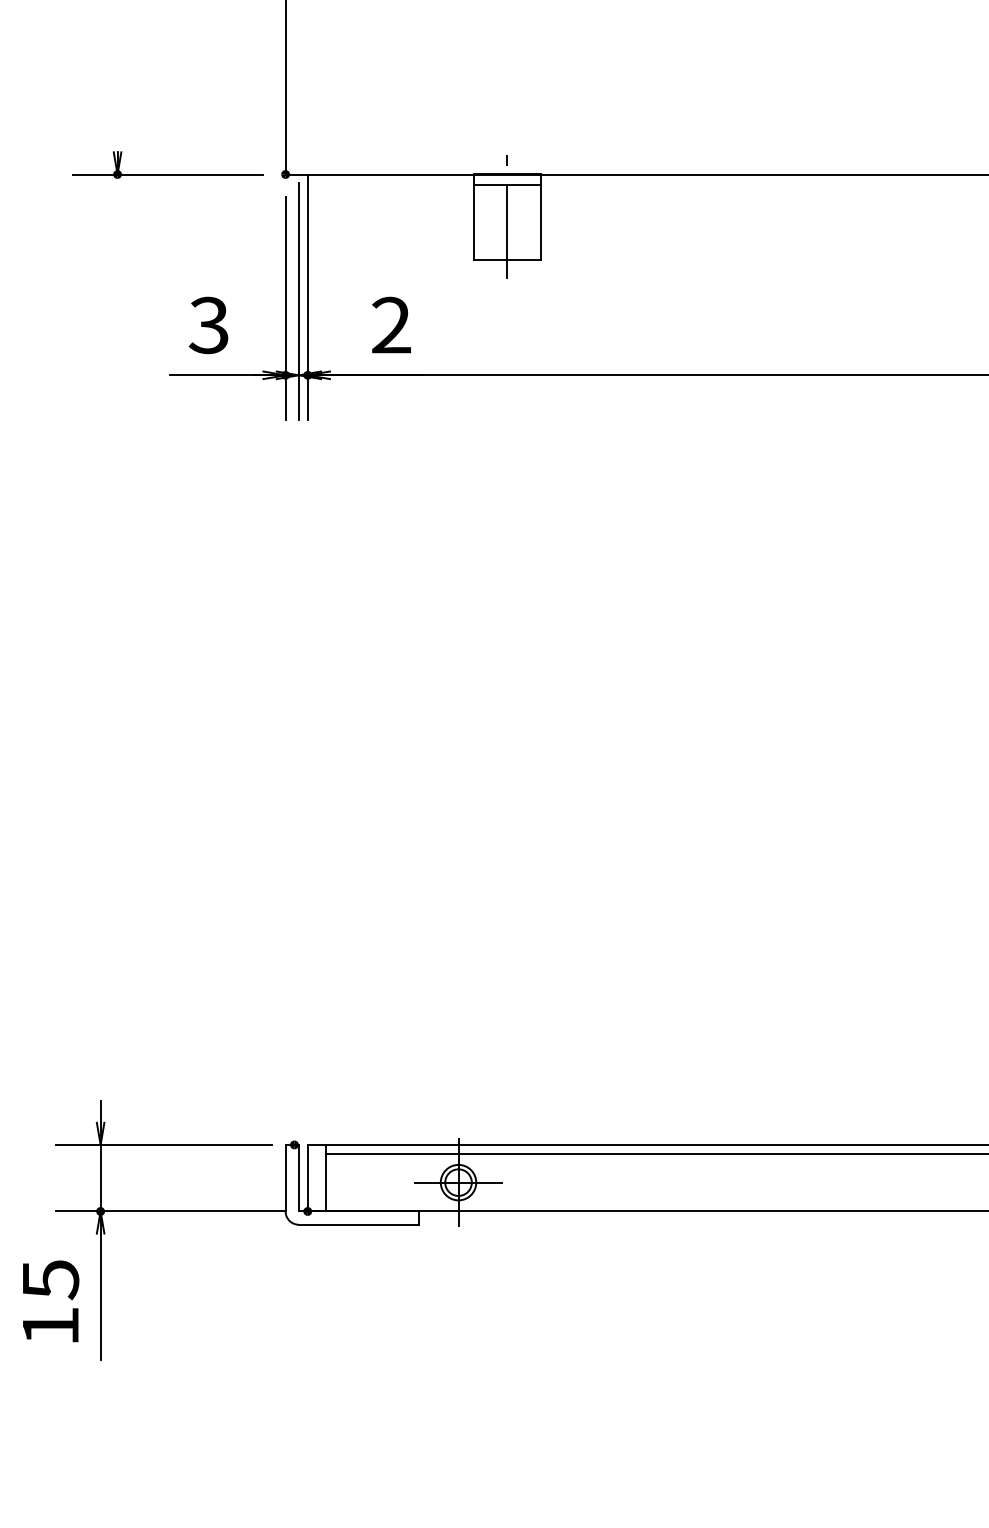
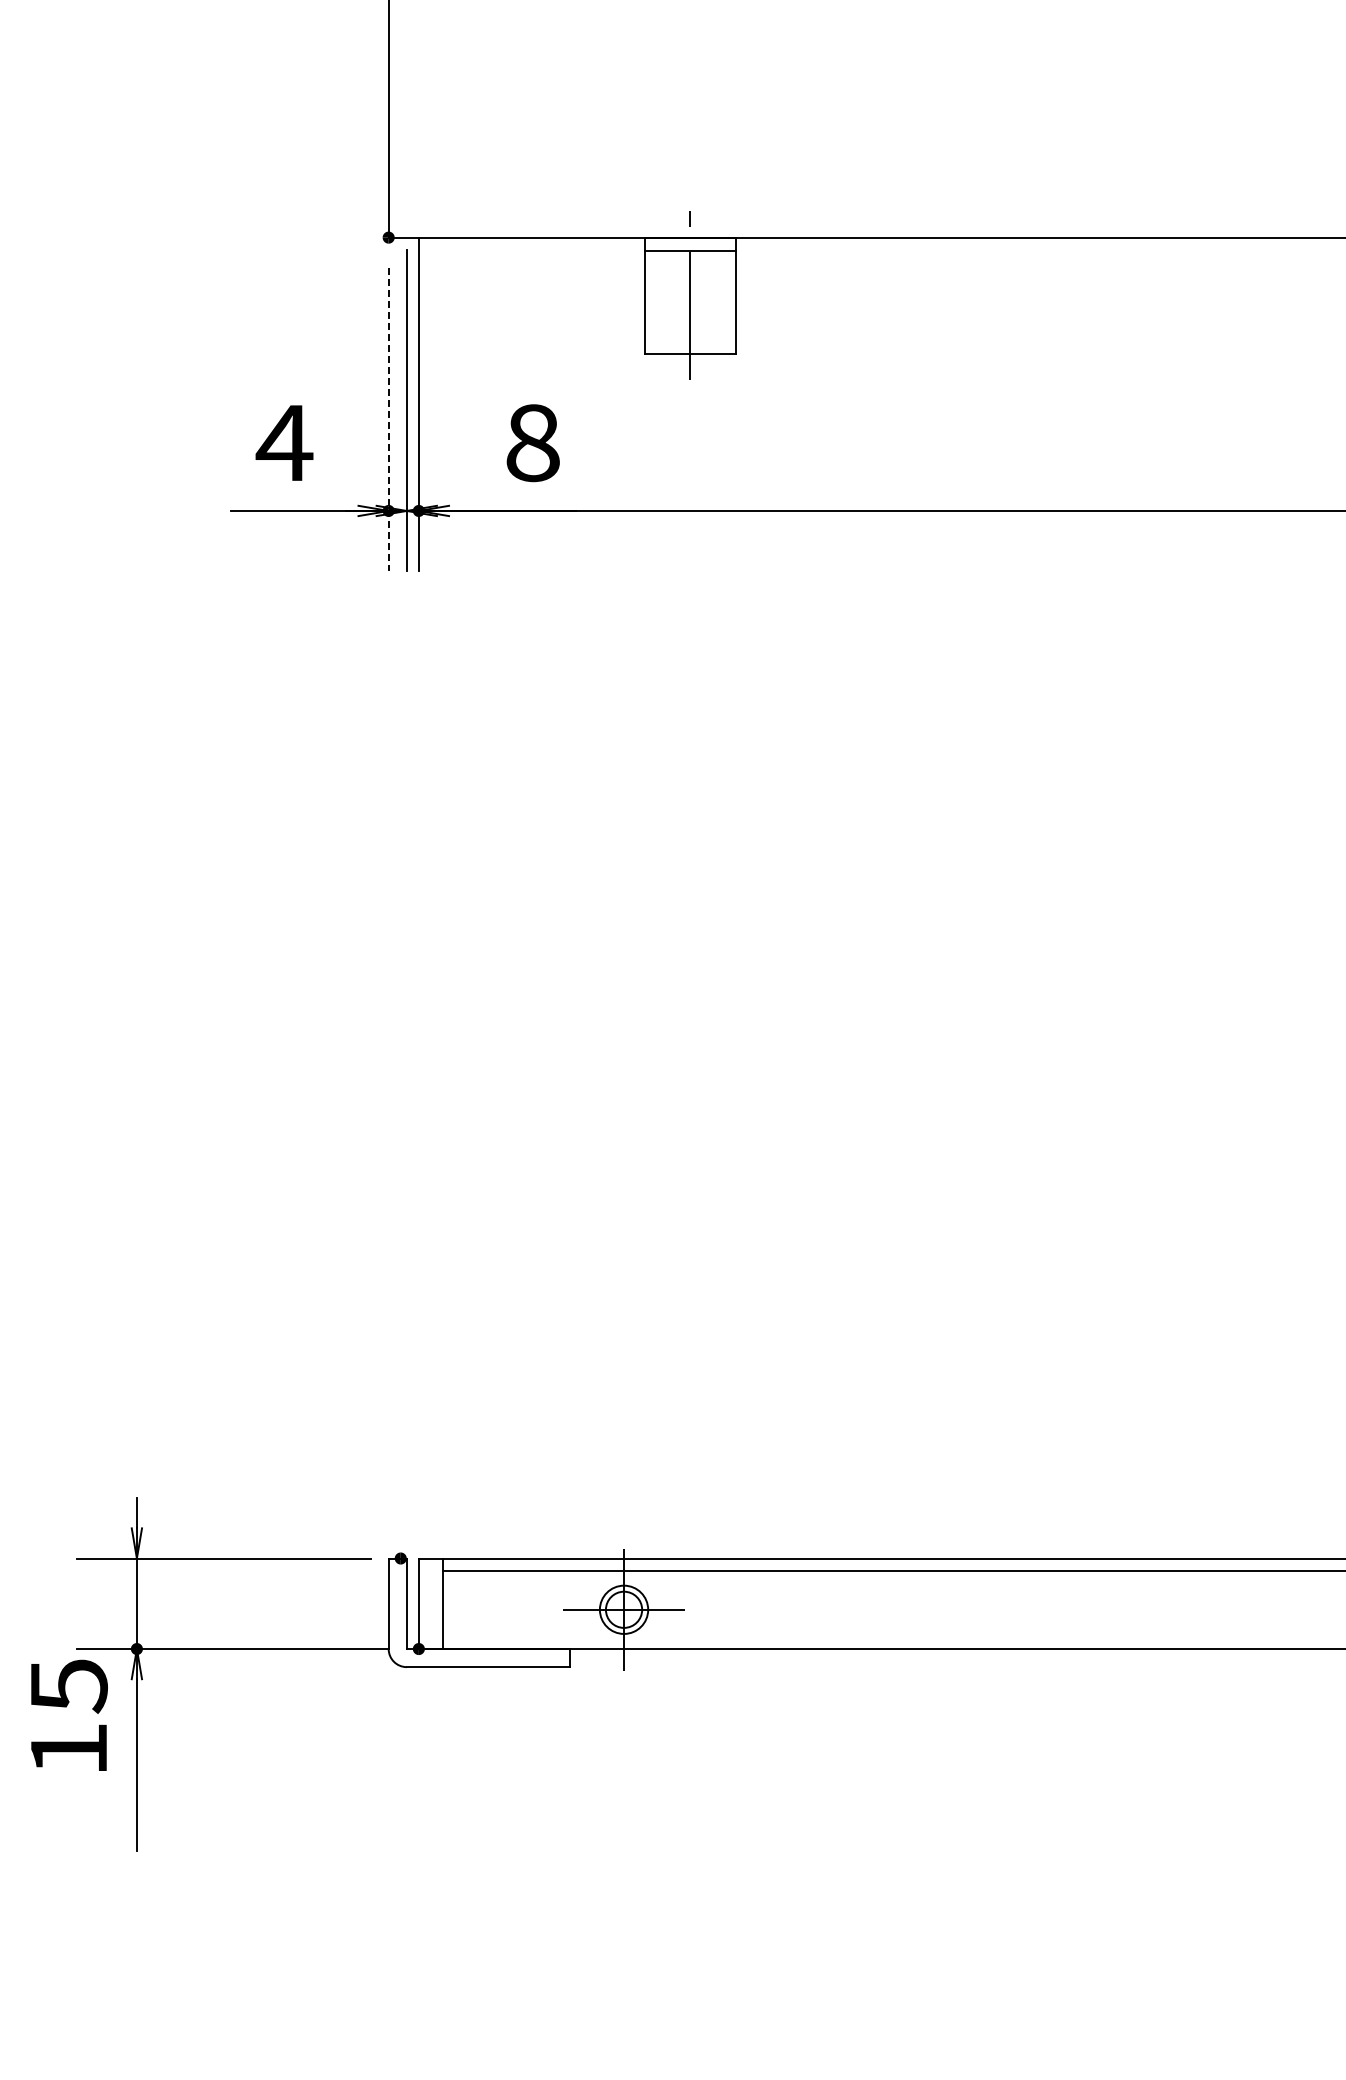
part: (168, 174) -> (229, 237), removed
line: (285, 308) -> (388, 419), solid -> dashed
text: (209, 325) -> (284, 443), 3 -> 4
text: (391, 325) -> (532, 443), 2 -> 8
text: (51, 1300) -> (69, 1714), moved

